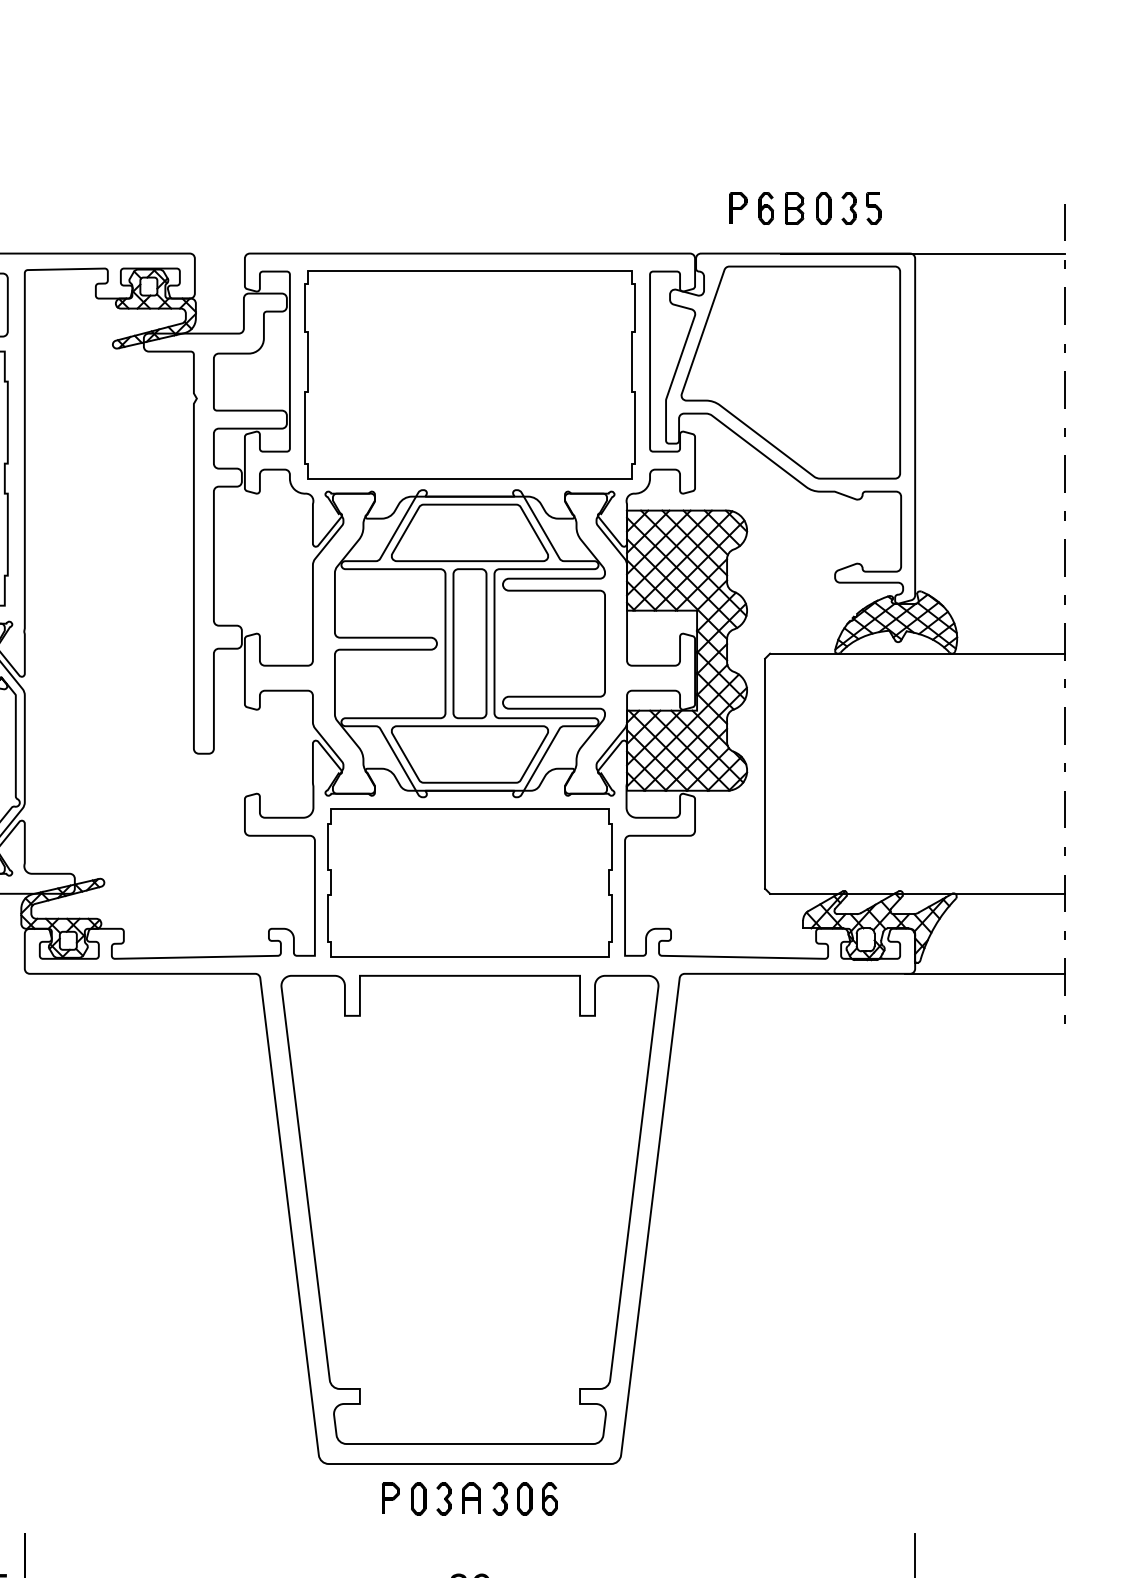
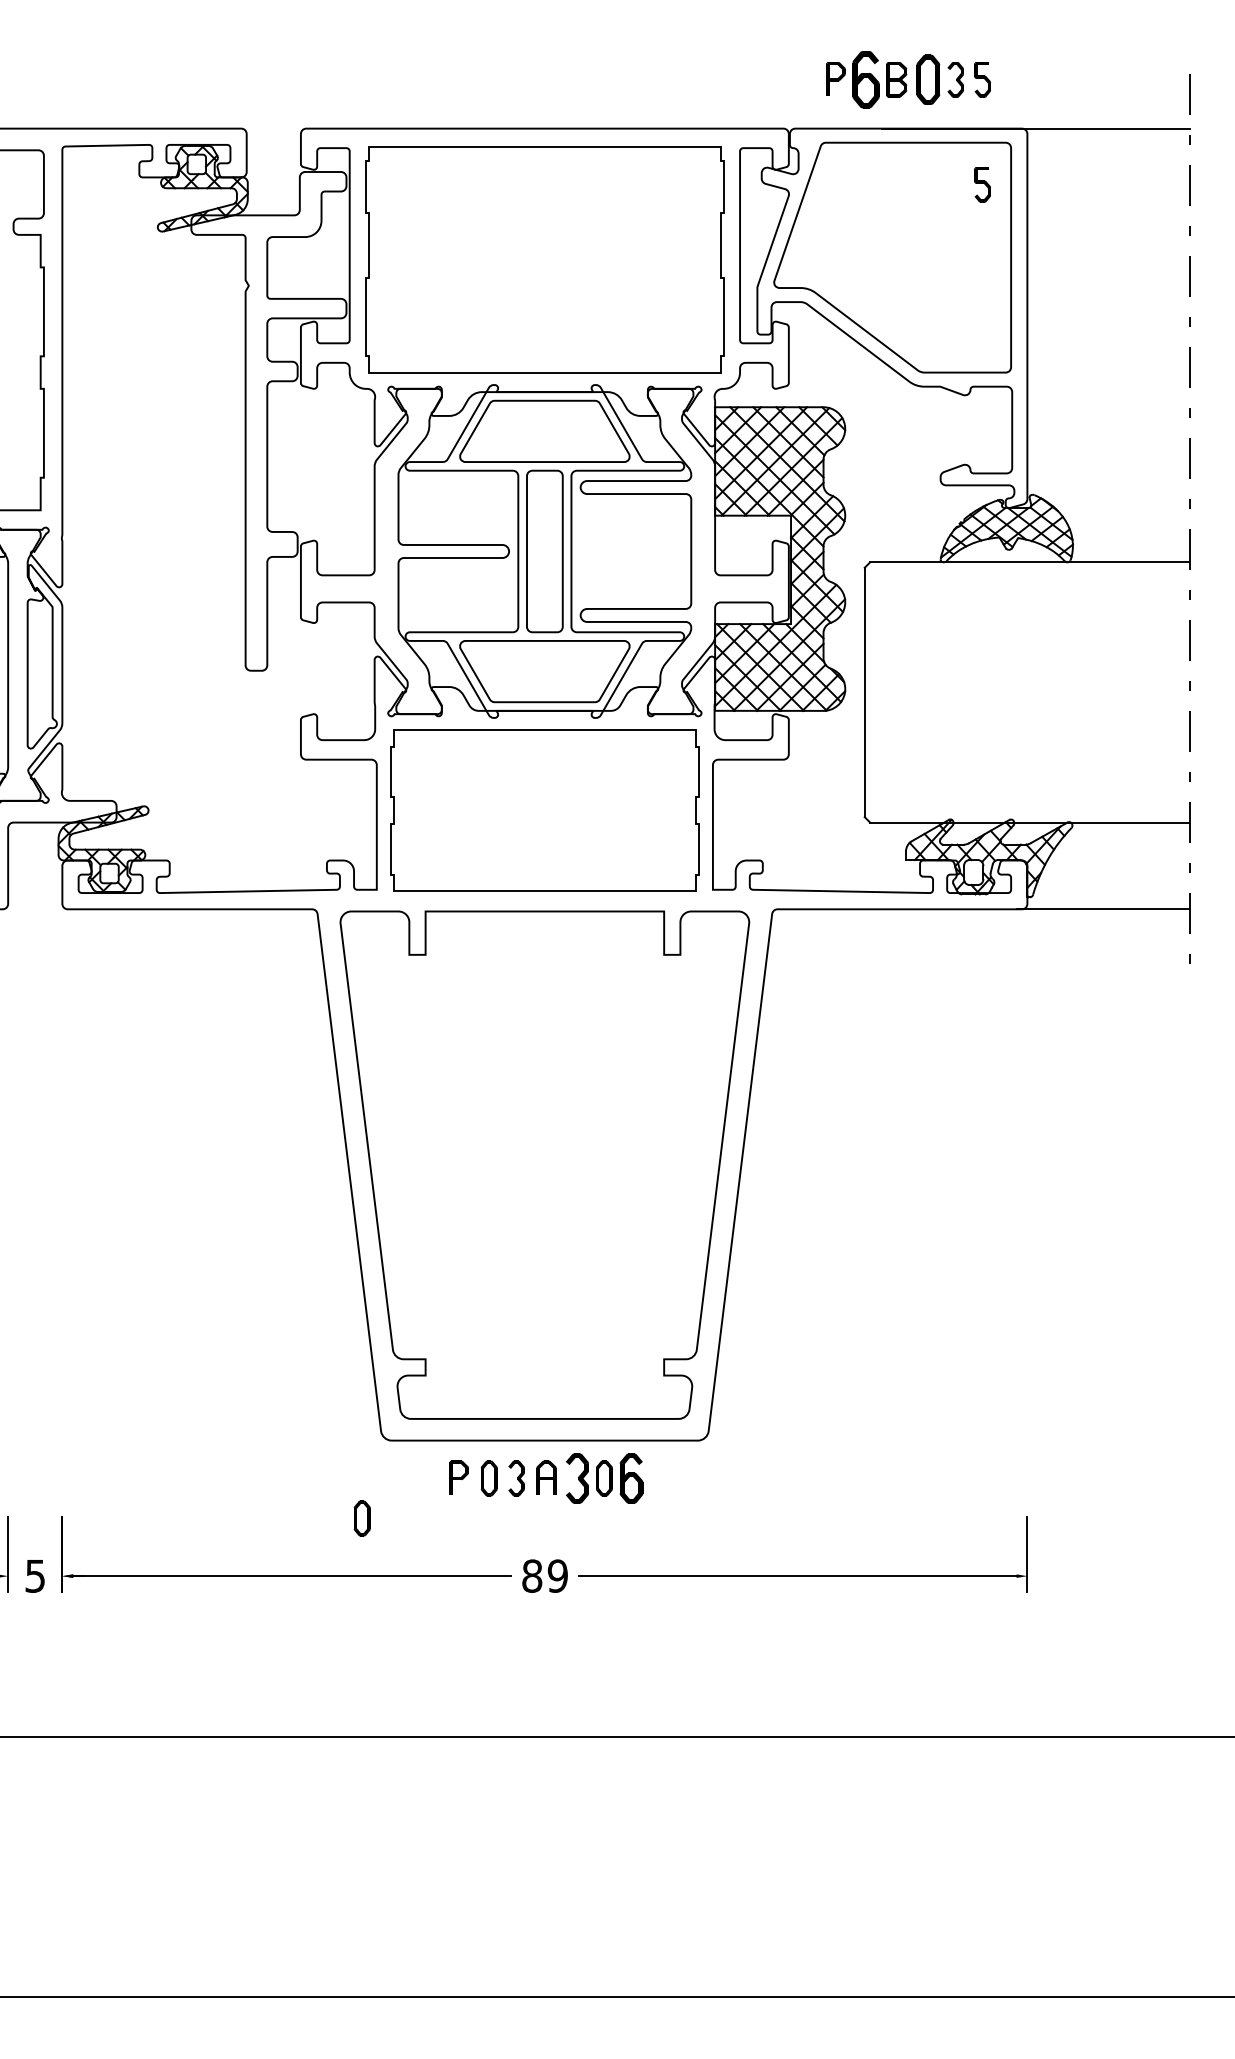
part: (765, 208) -> (865, 79), size x1.6
part: (823, 208) -> (928, 79), size x1.4
part: (873, 305) -> (982, 184), added
part: (500, 1498) -> (577, 1478), size x1.4
part: (549, 1498) -> (631, 1478), size x1.4
part: (300, 1535) -> (361, 1518), added

